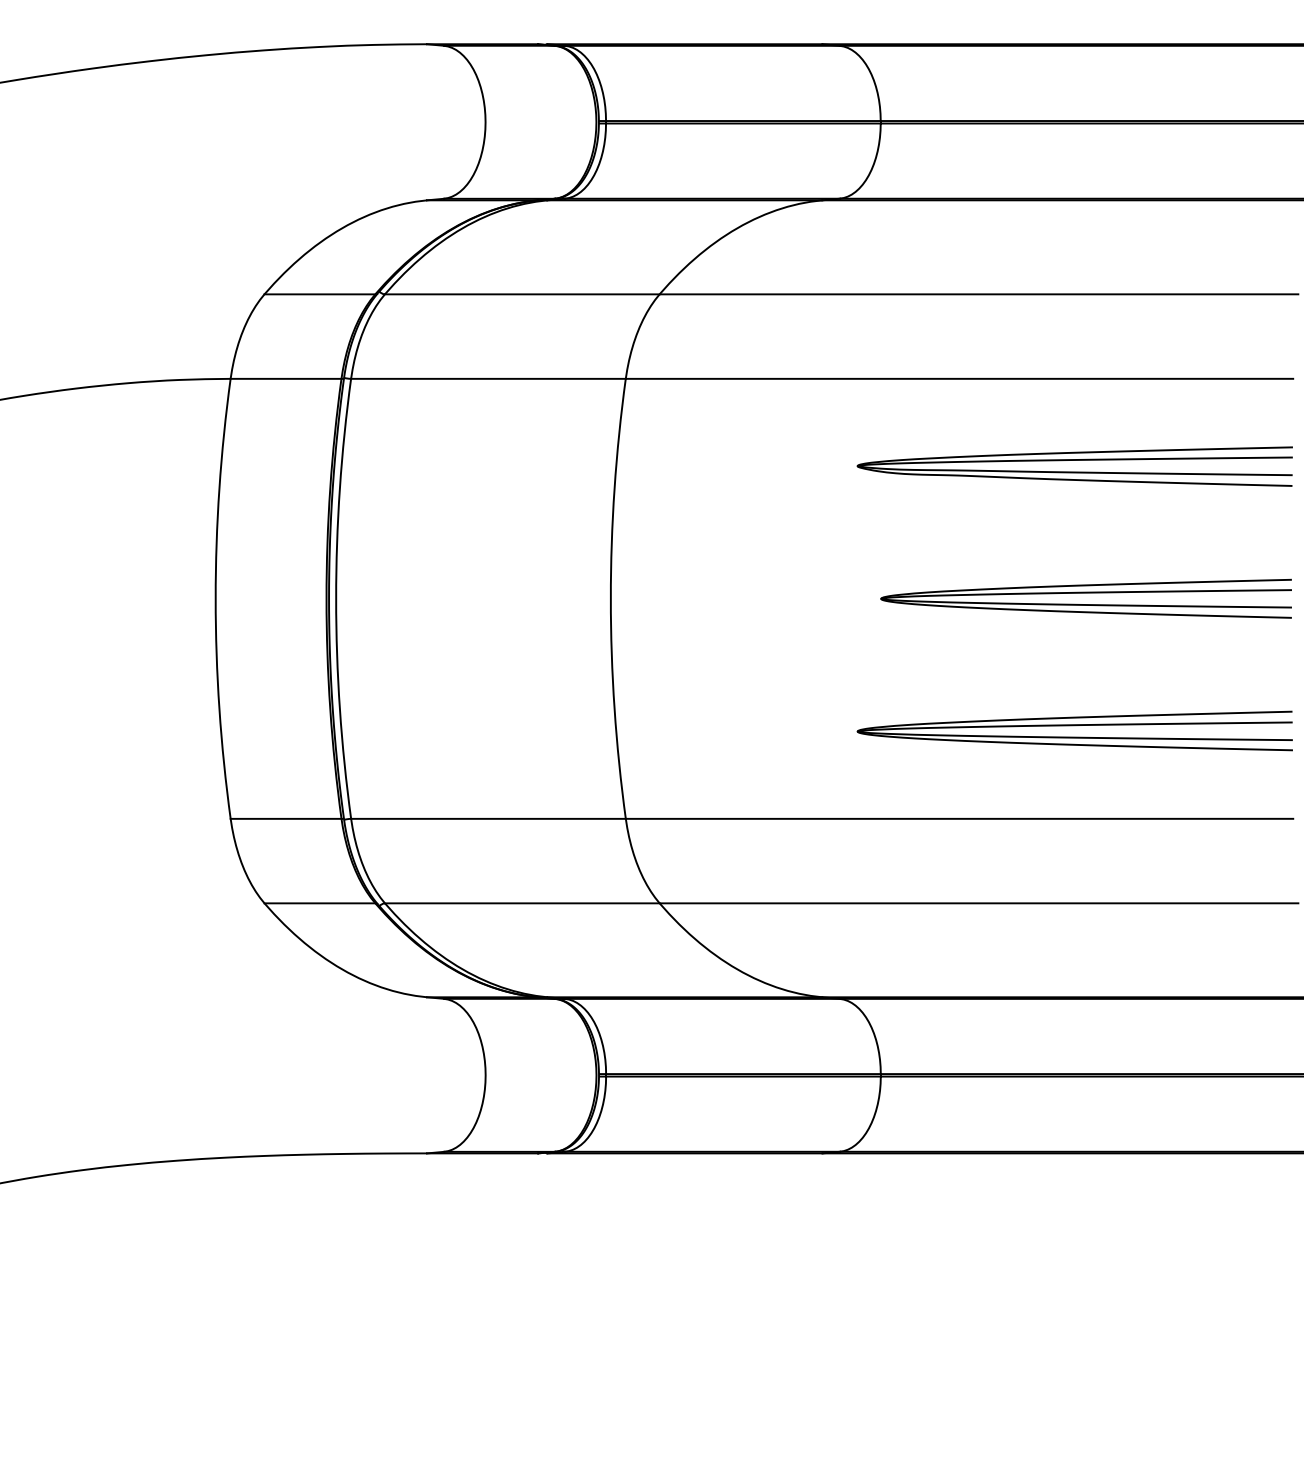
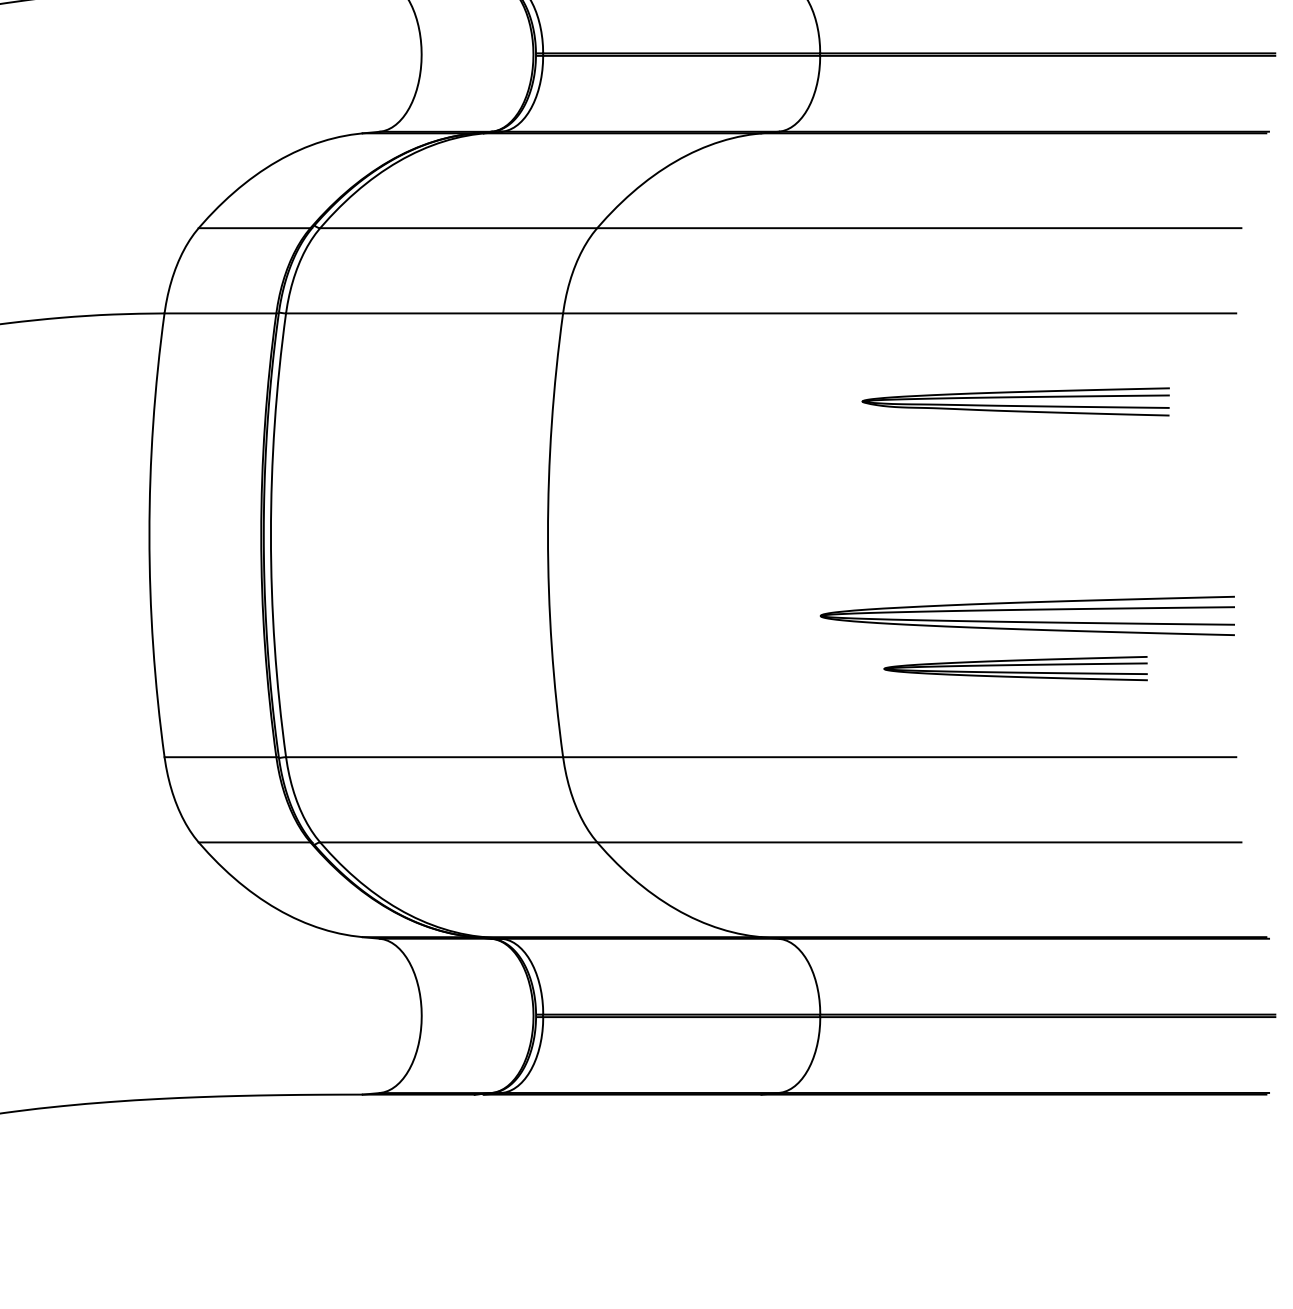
part: (1074, 466) -> (1015, 401), size x0.7
part: (1085, 598) -> (1026, 615), moved
part: (1074, 730) -> (1015, 668), size x0.6

